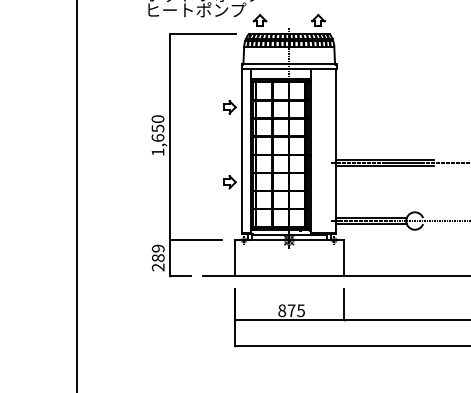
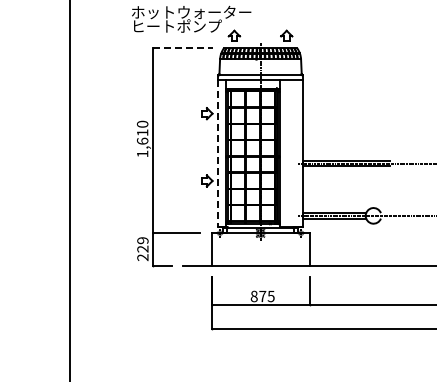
line: (203, 34) -> (183, 48), solid -> dashed
text: (157, 128) -> (142, 132), 1,650 -> 1,610
line: (242, 151) -> (218, 153), solid -> dashed
text: (157, 257) -> (142, 248), 289 -> 229

